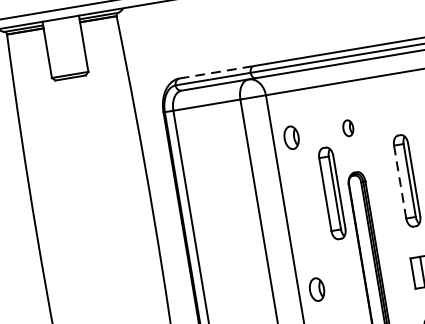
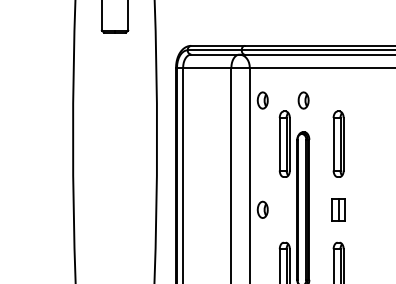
line: (215, 71) -> (217, 45), dashed -> solid
part: (348, 128) -> (303, 100), size x1.43
line: (400, 182) -> (333, 144), dashed -> solid

